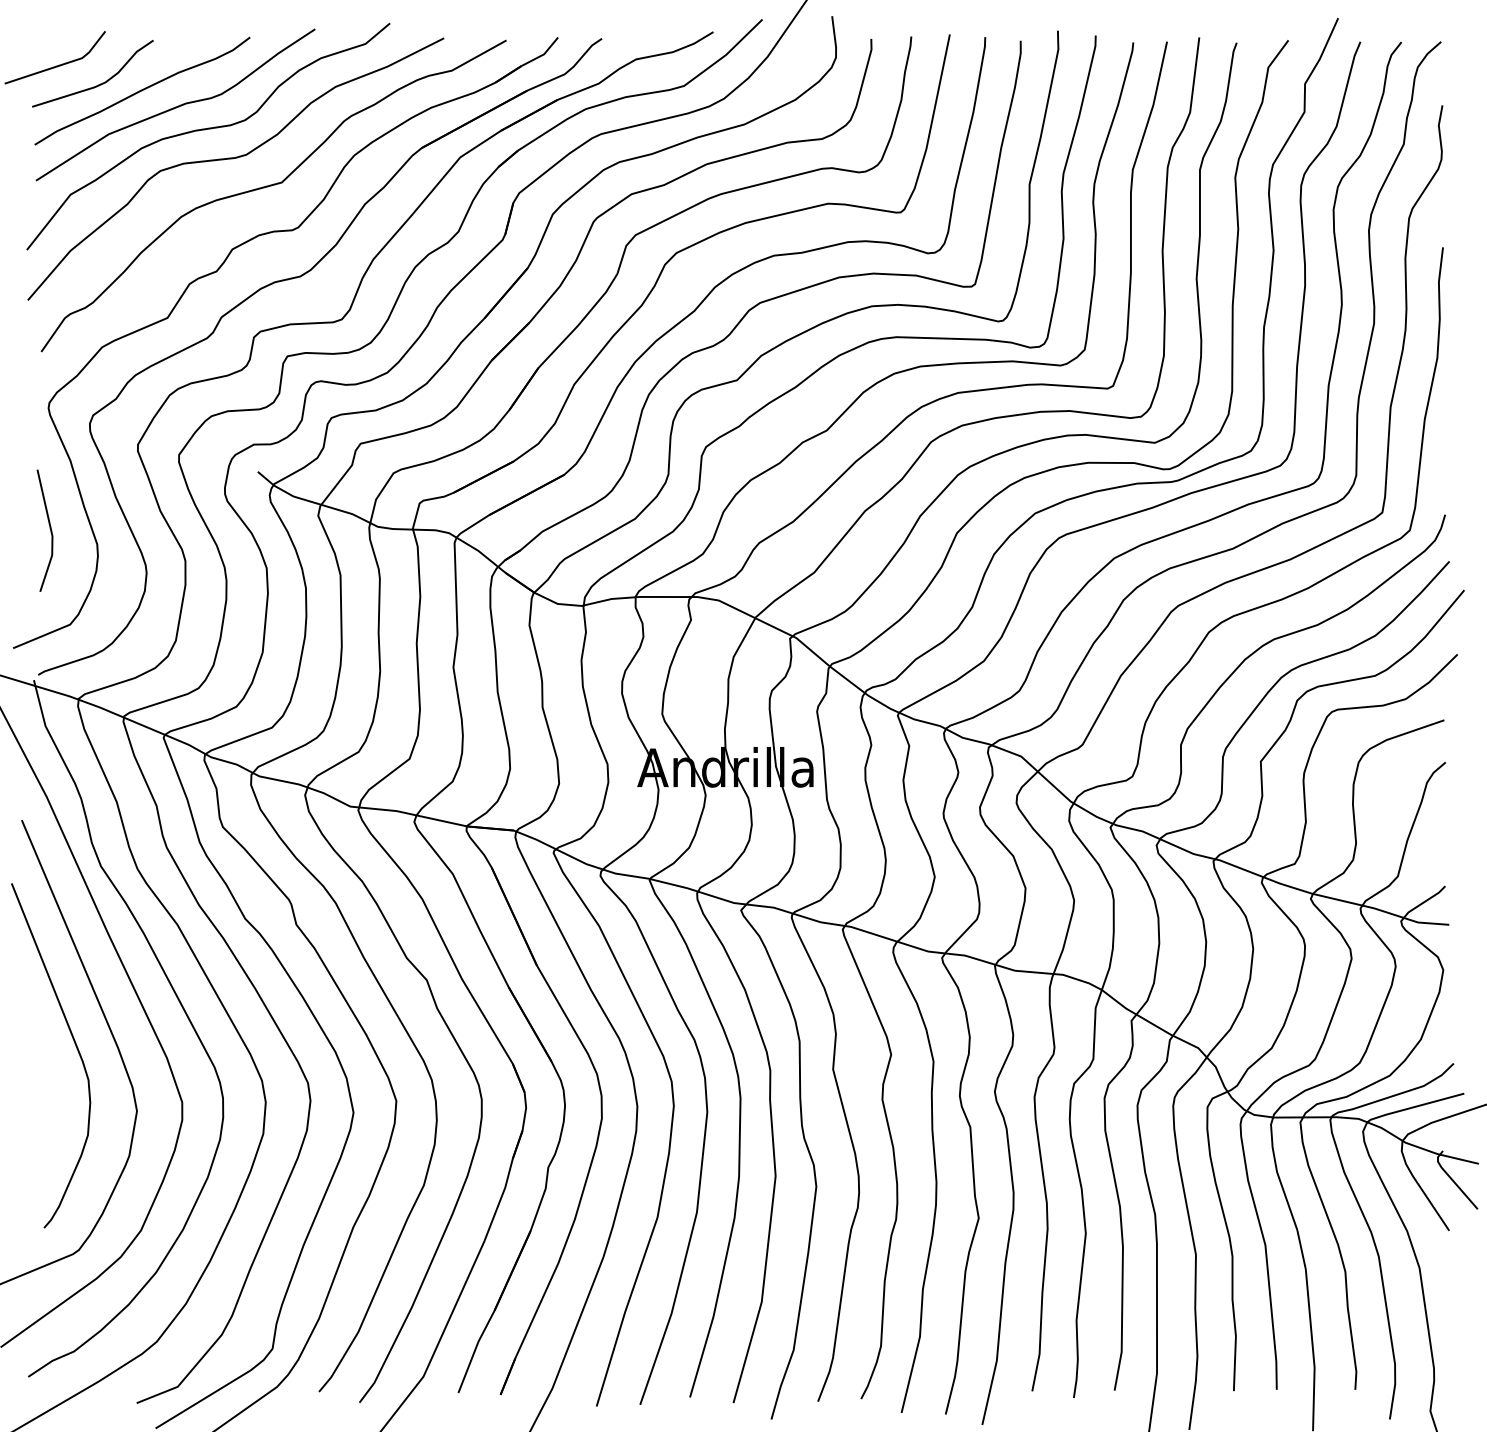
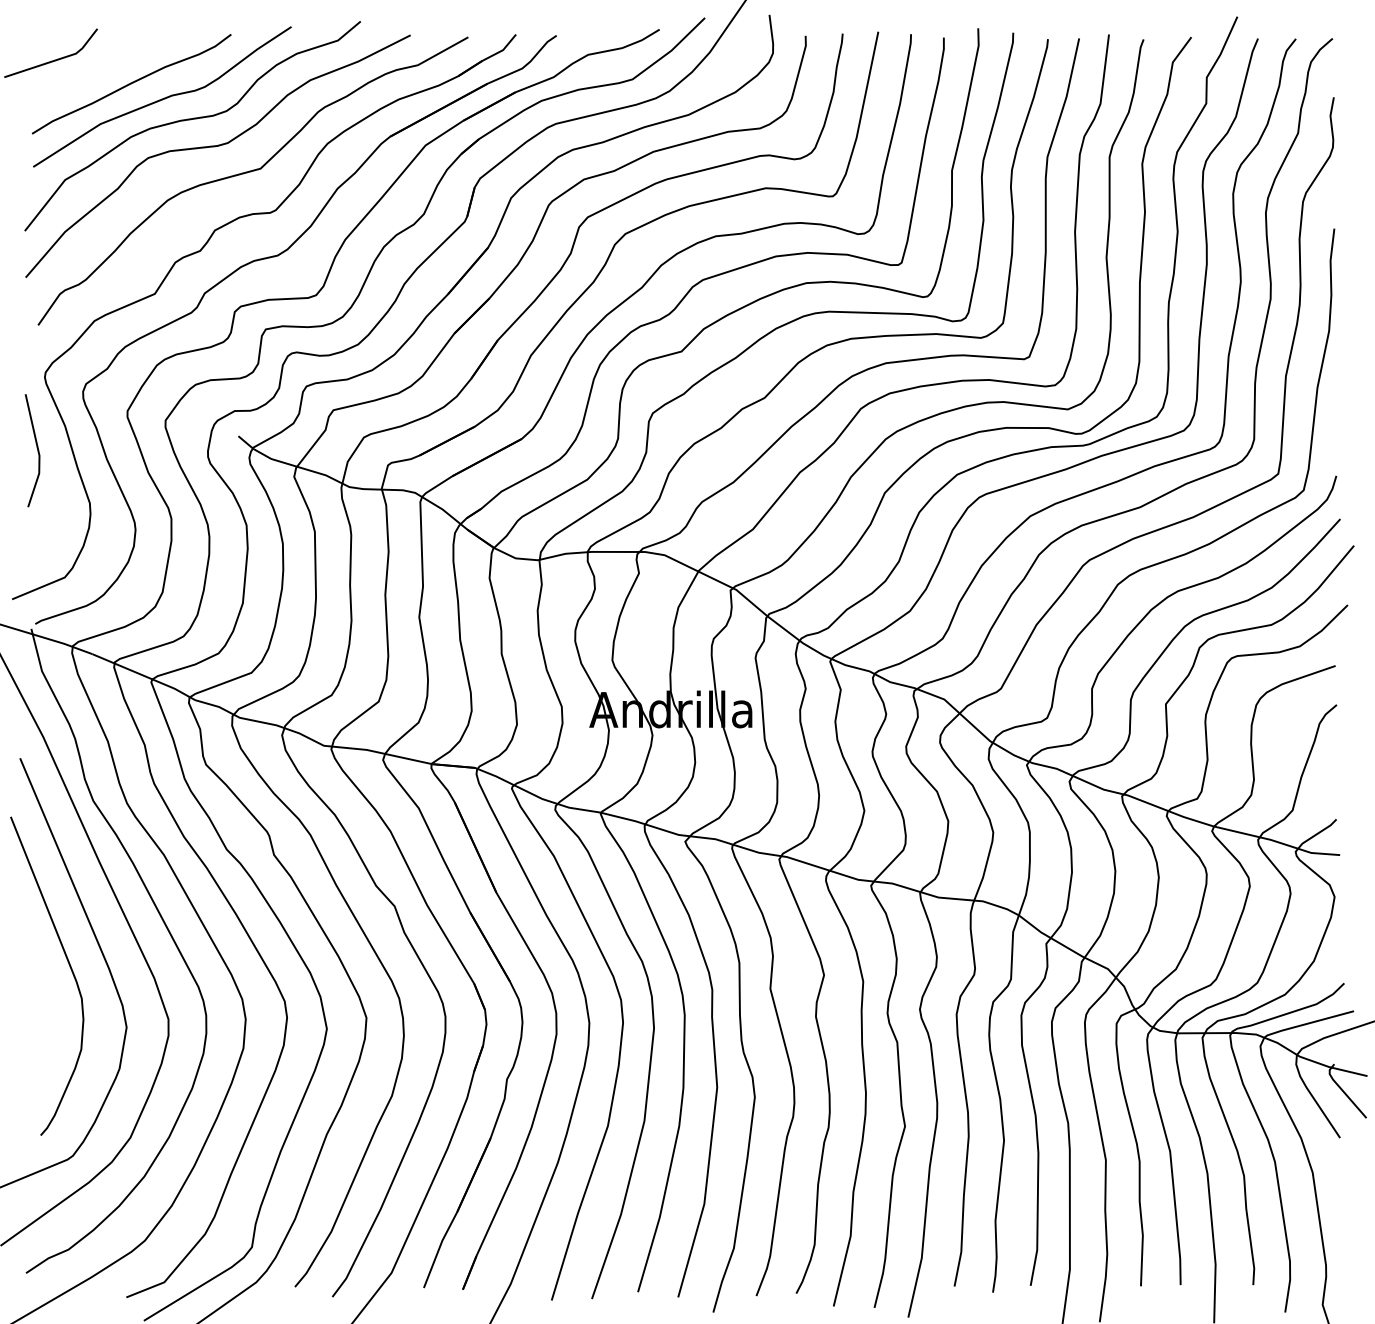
part: (98, 83) -> (91, 77), removed
line: (49, 527) -> (36, 447), moved

